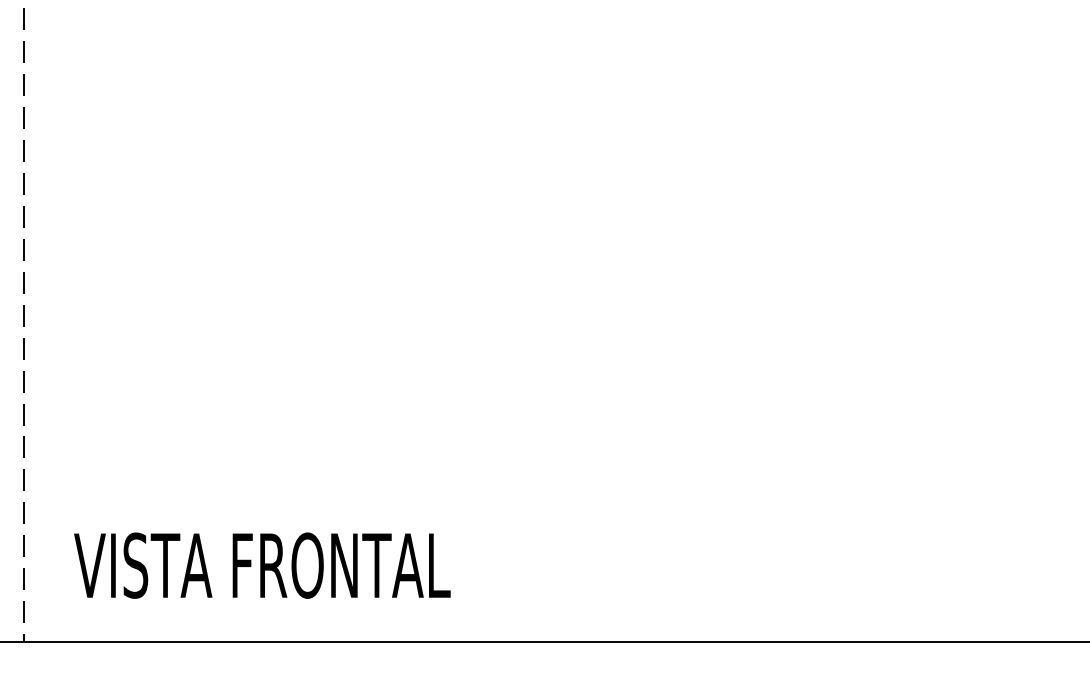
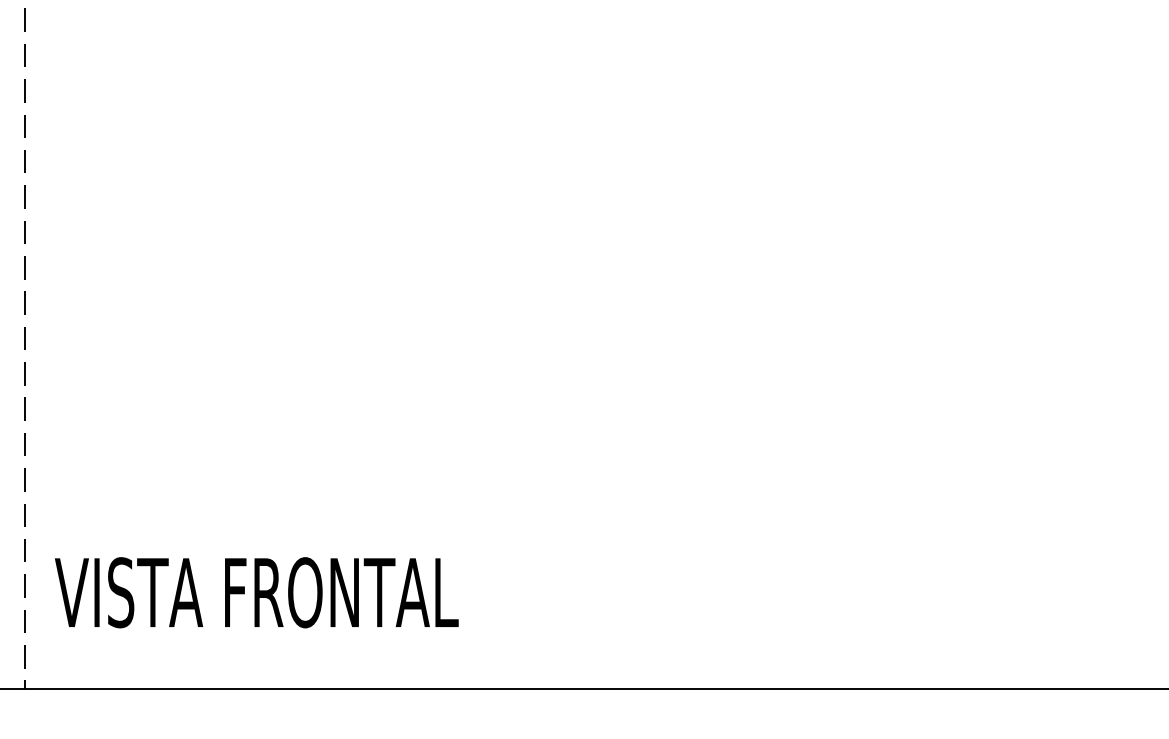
text: (262, 565) -> (256, 592), moved

